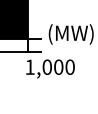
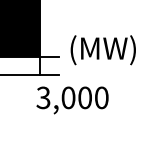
text: (29, 66) -> (42, 96), 1,000 -> 3,000

